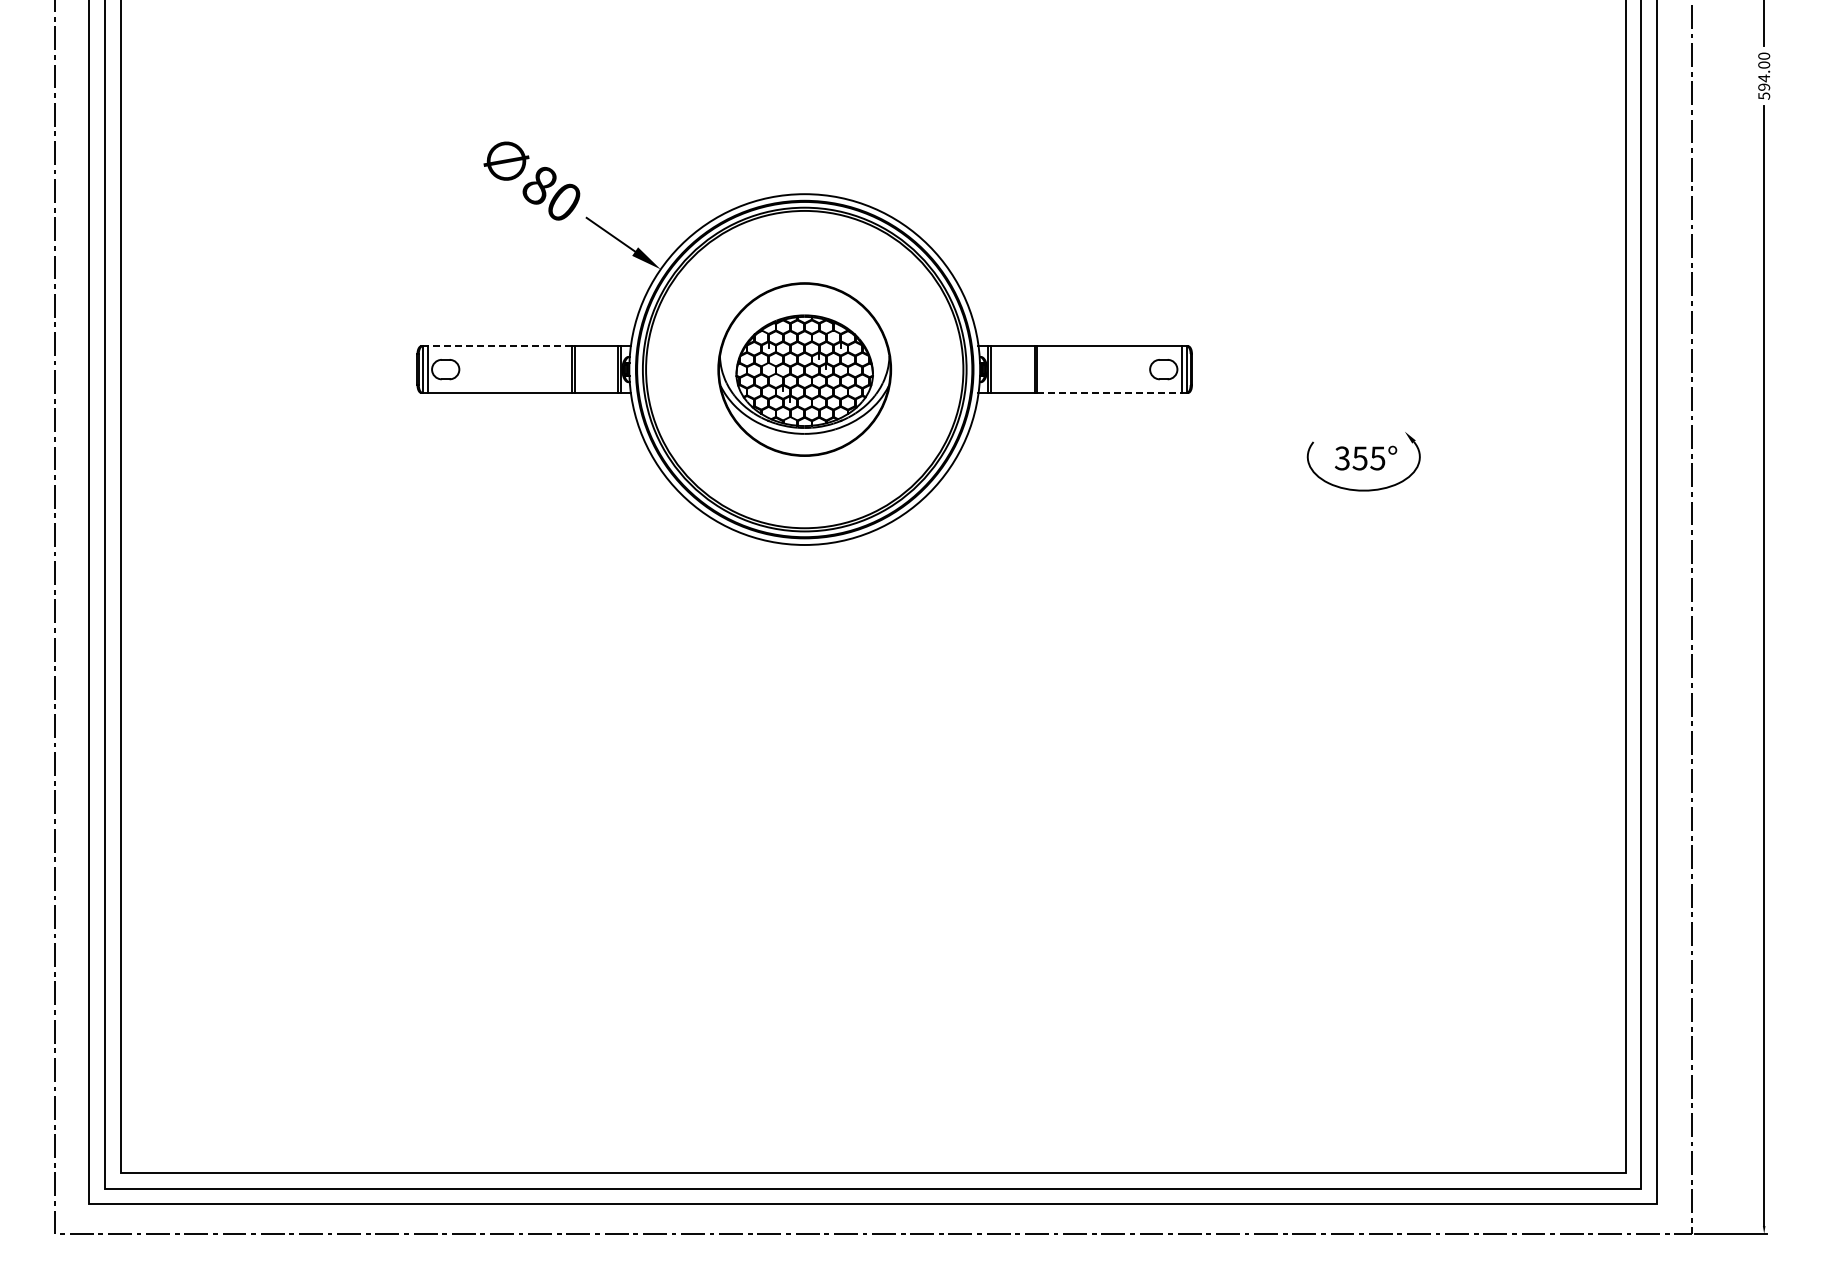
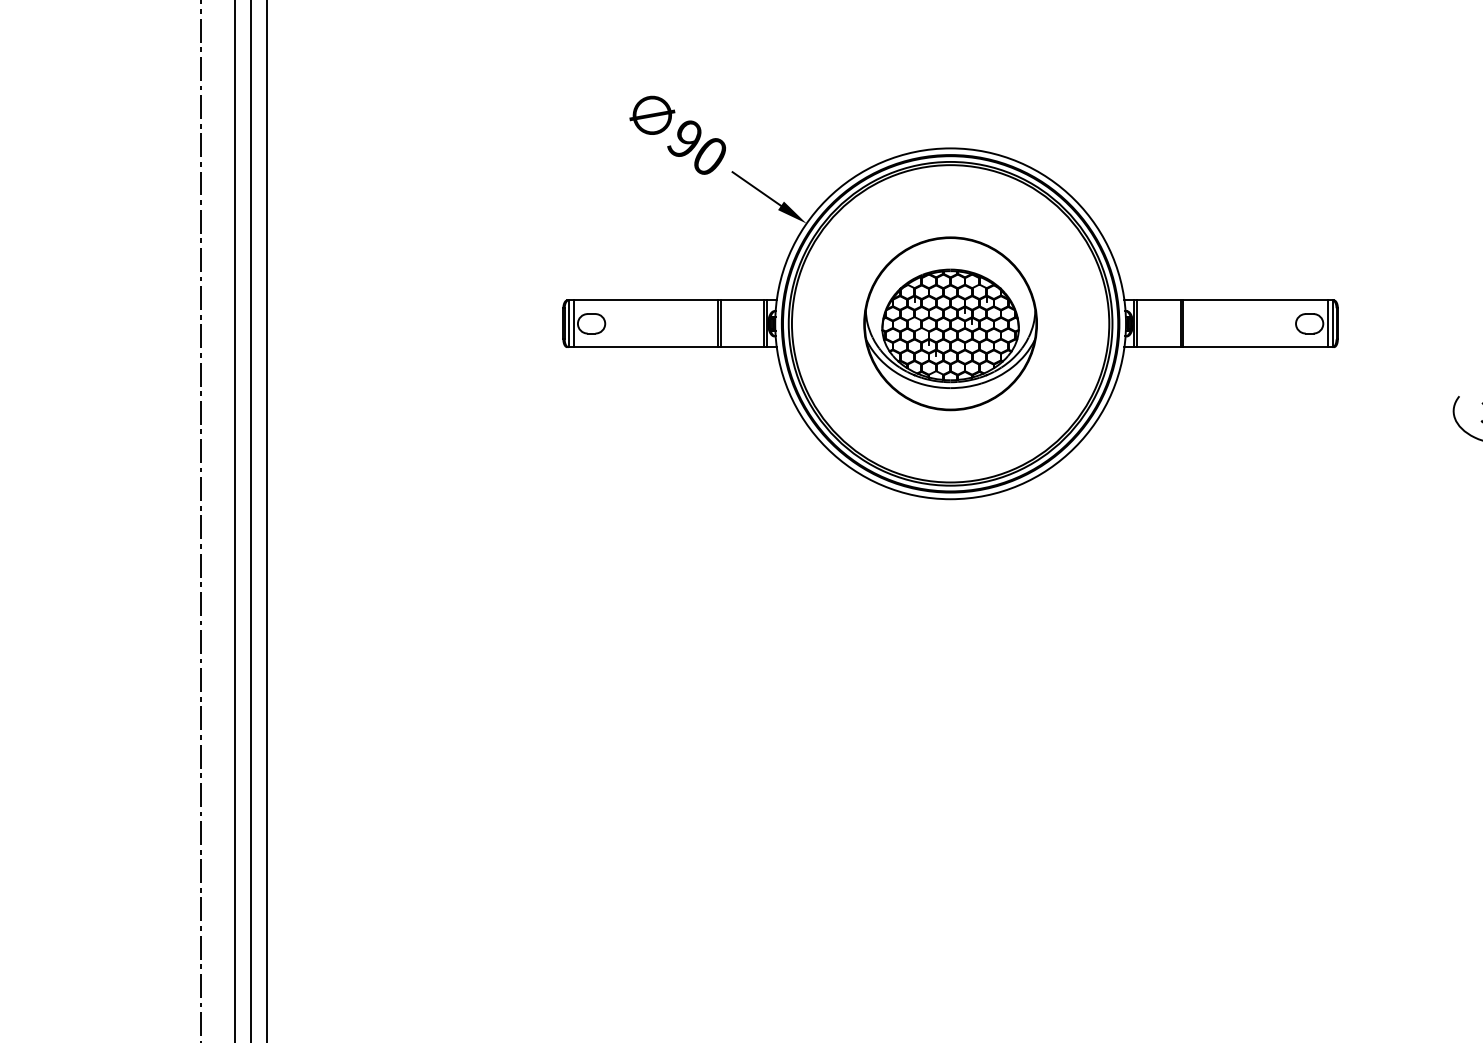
text: (538, 185) -> (684, 139), 80 -> 90
line: (499, 346) -> (645, 300), dashed -> solid
line: (1109, 392) -> (1255, 346), dashed -> solid

